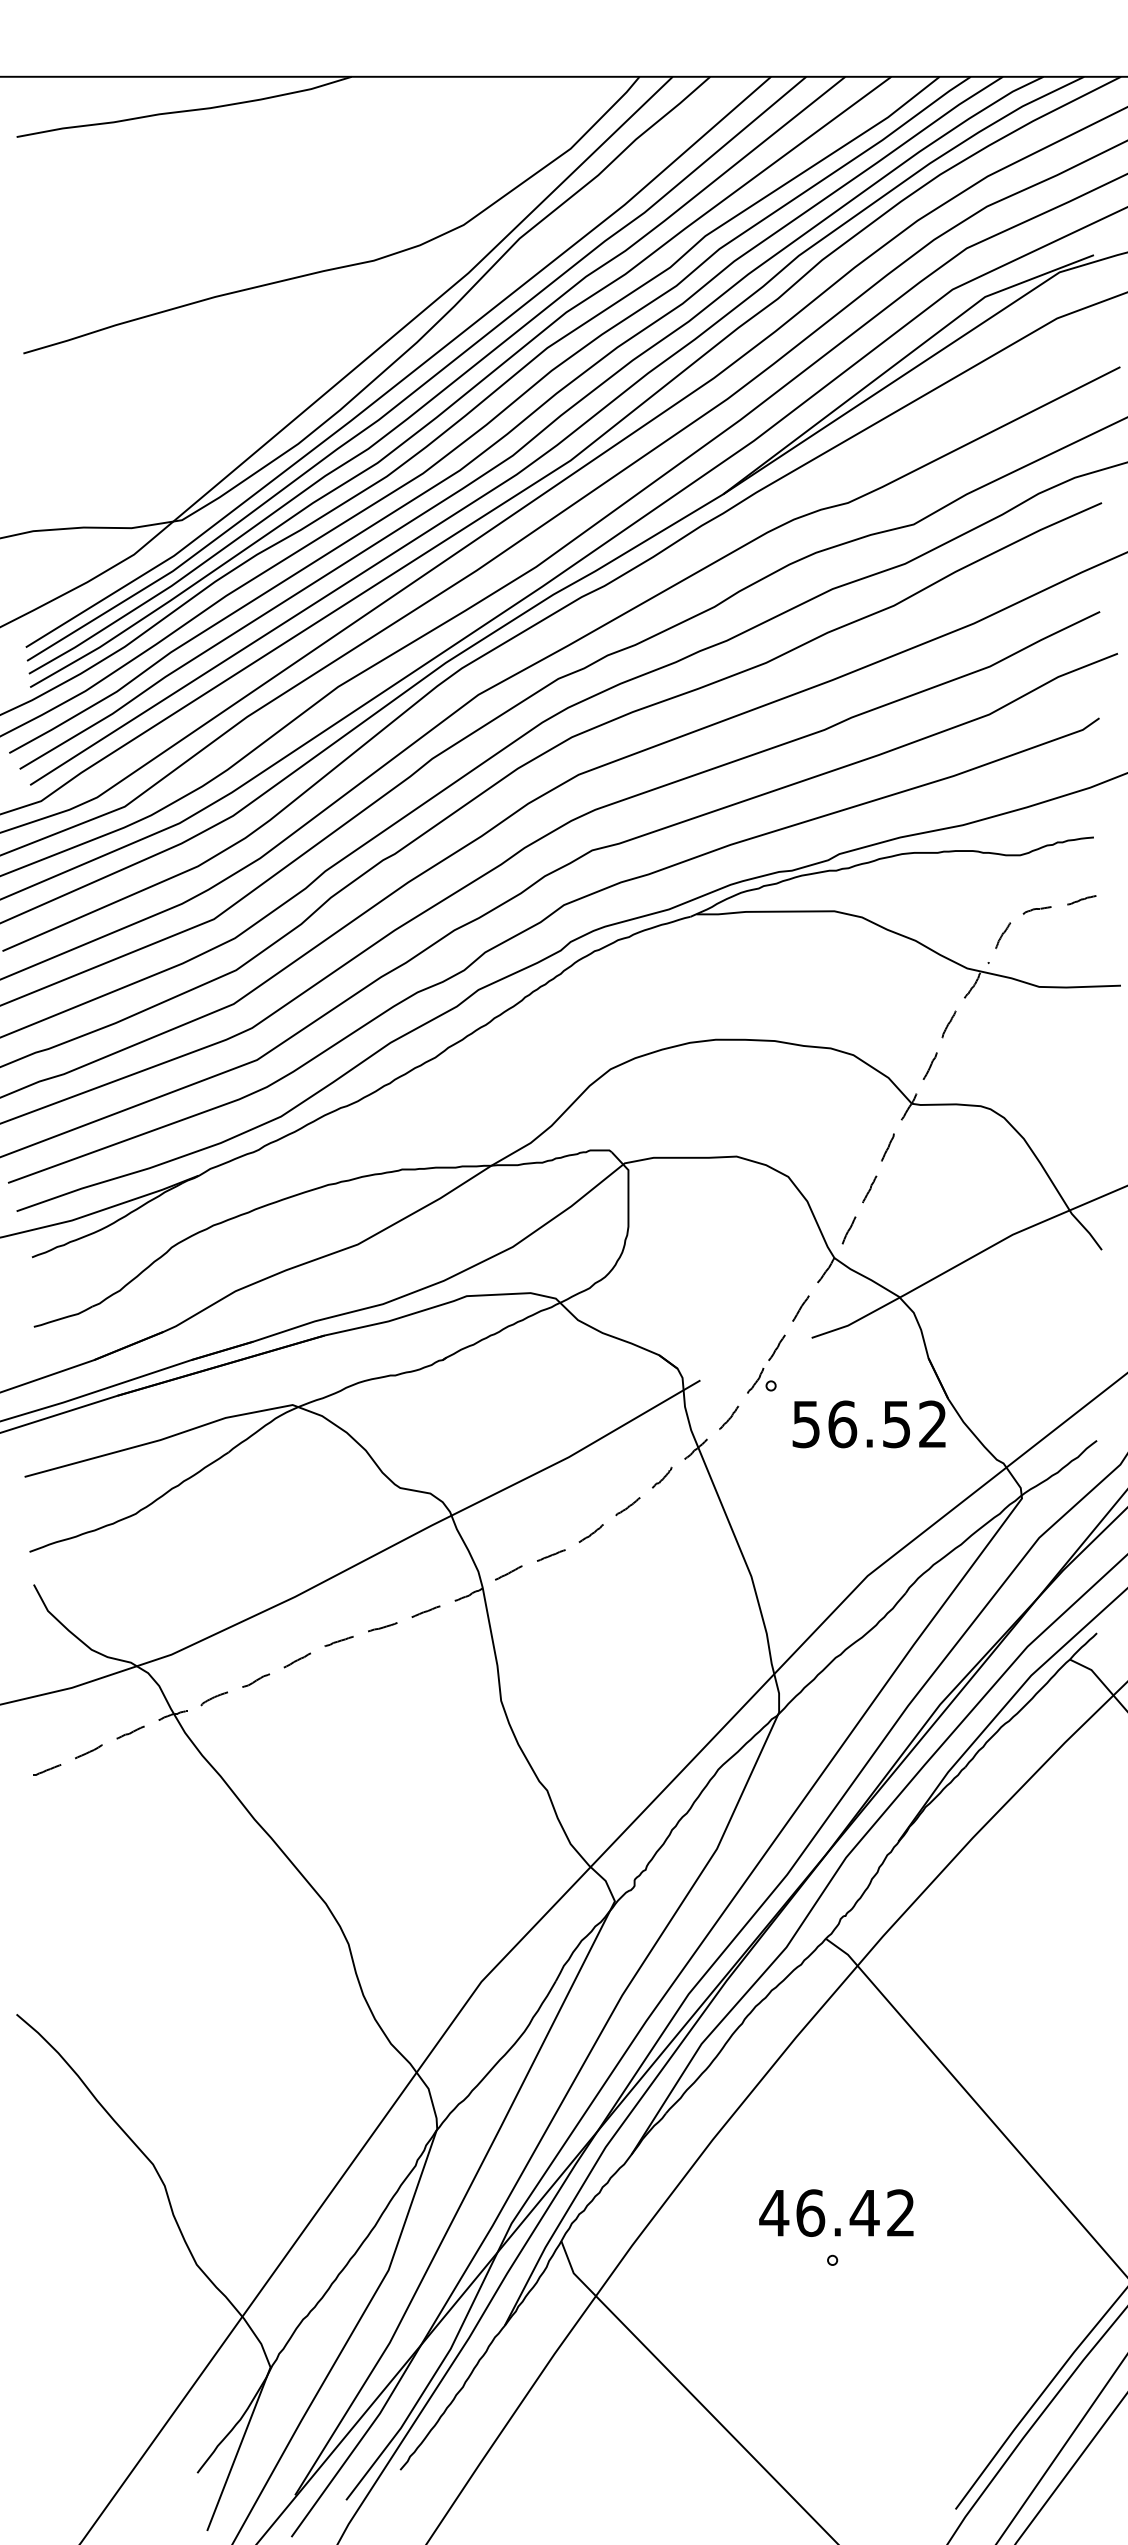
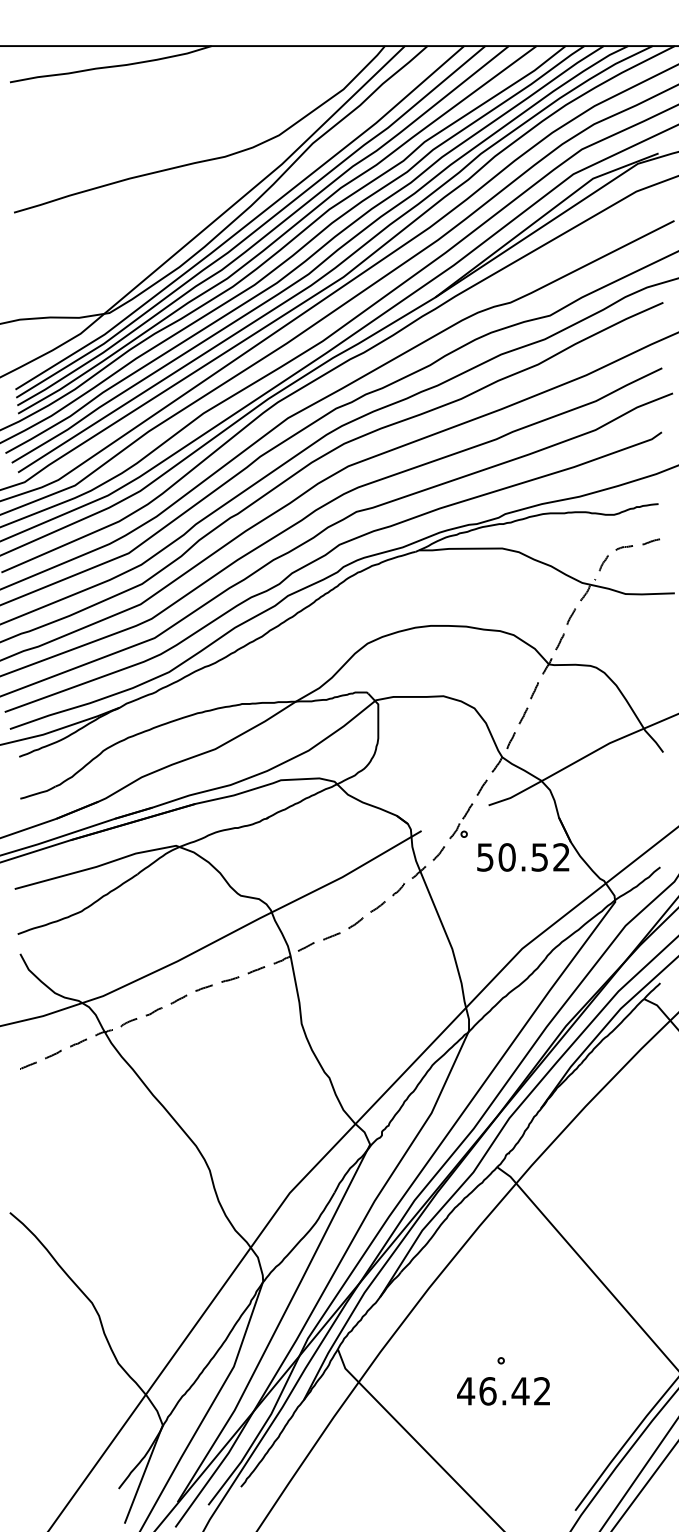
text: (841, 1424) -> (506, 857), 56.52 -> 50.52
text: (836, 2213) -> (503, 1391), moved

